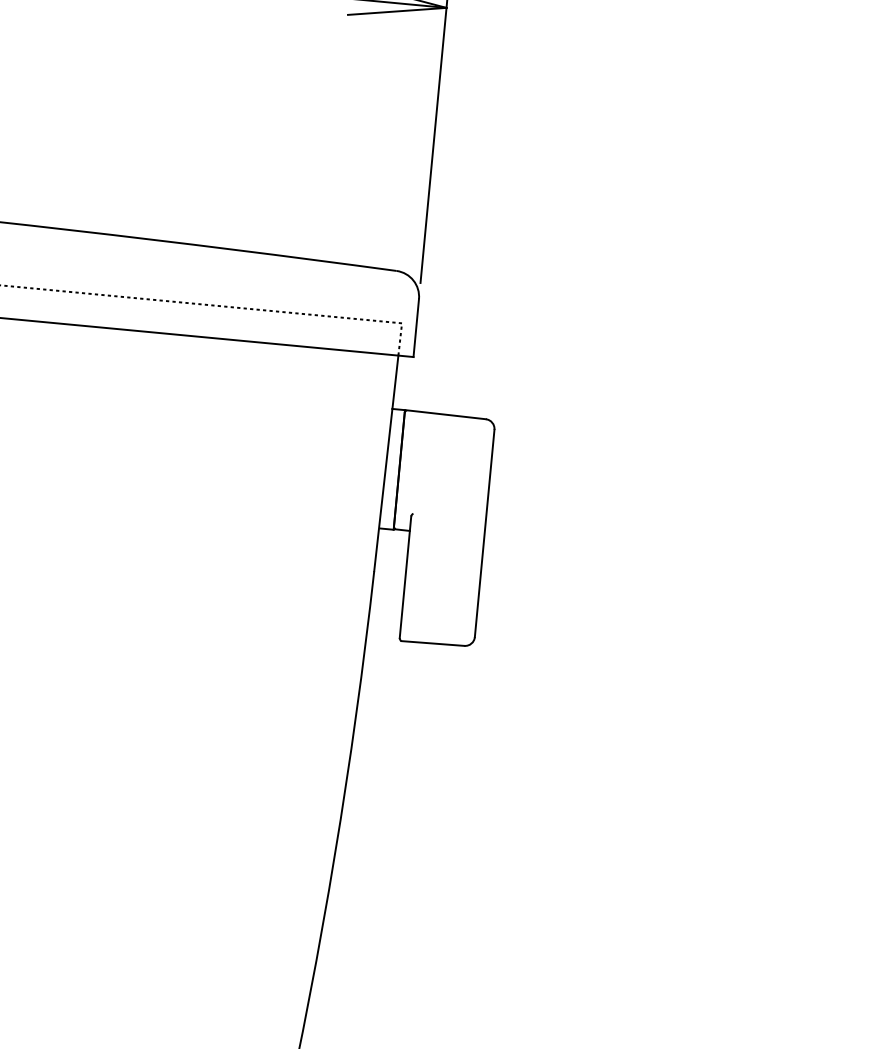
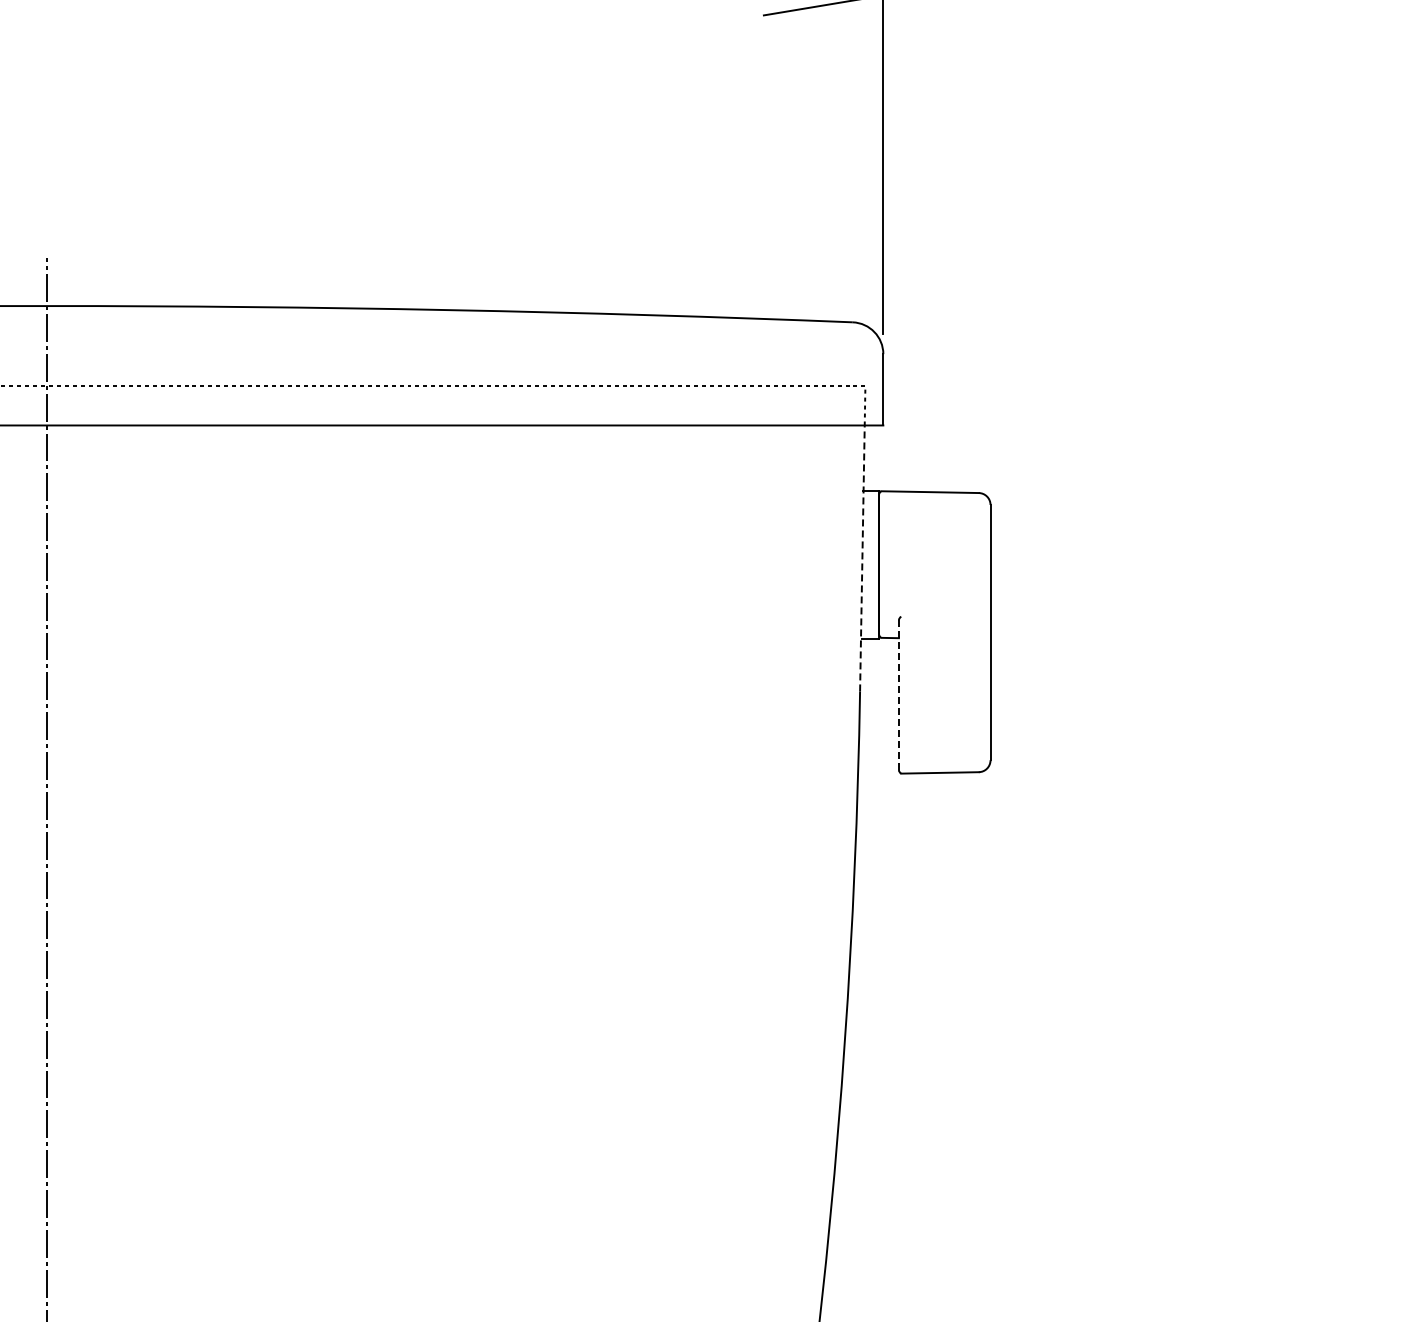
line: (386, 463) -> (862, 558), solid -> dashed
line: (405, 577) -> (898, 695), solid -> dashed

